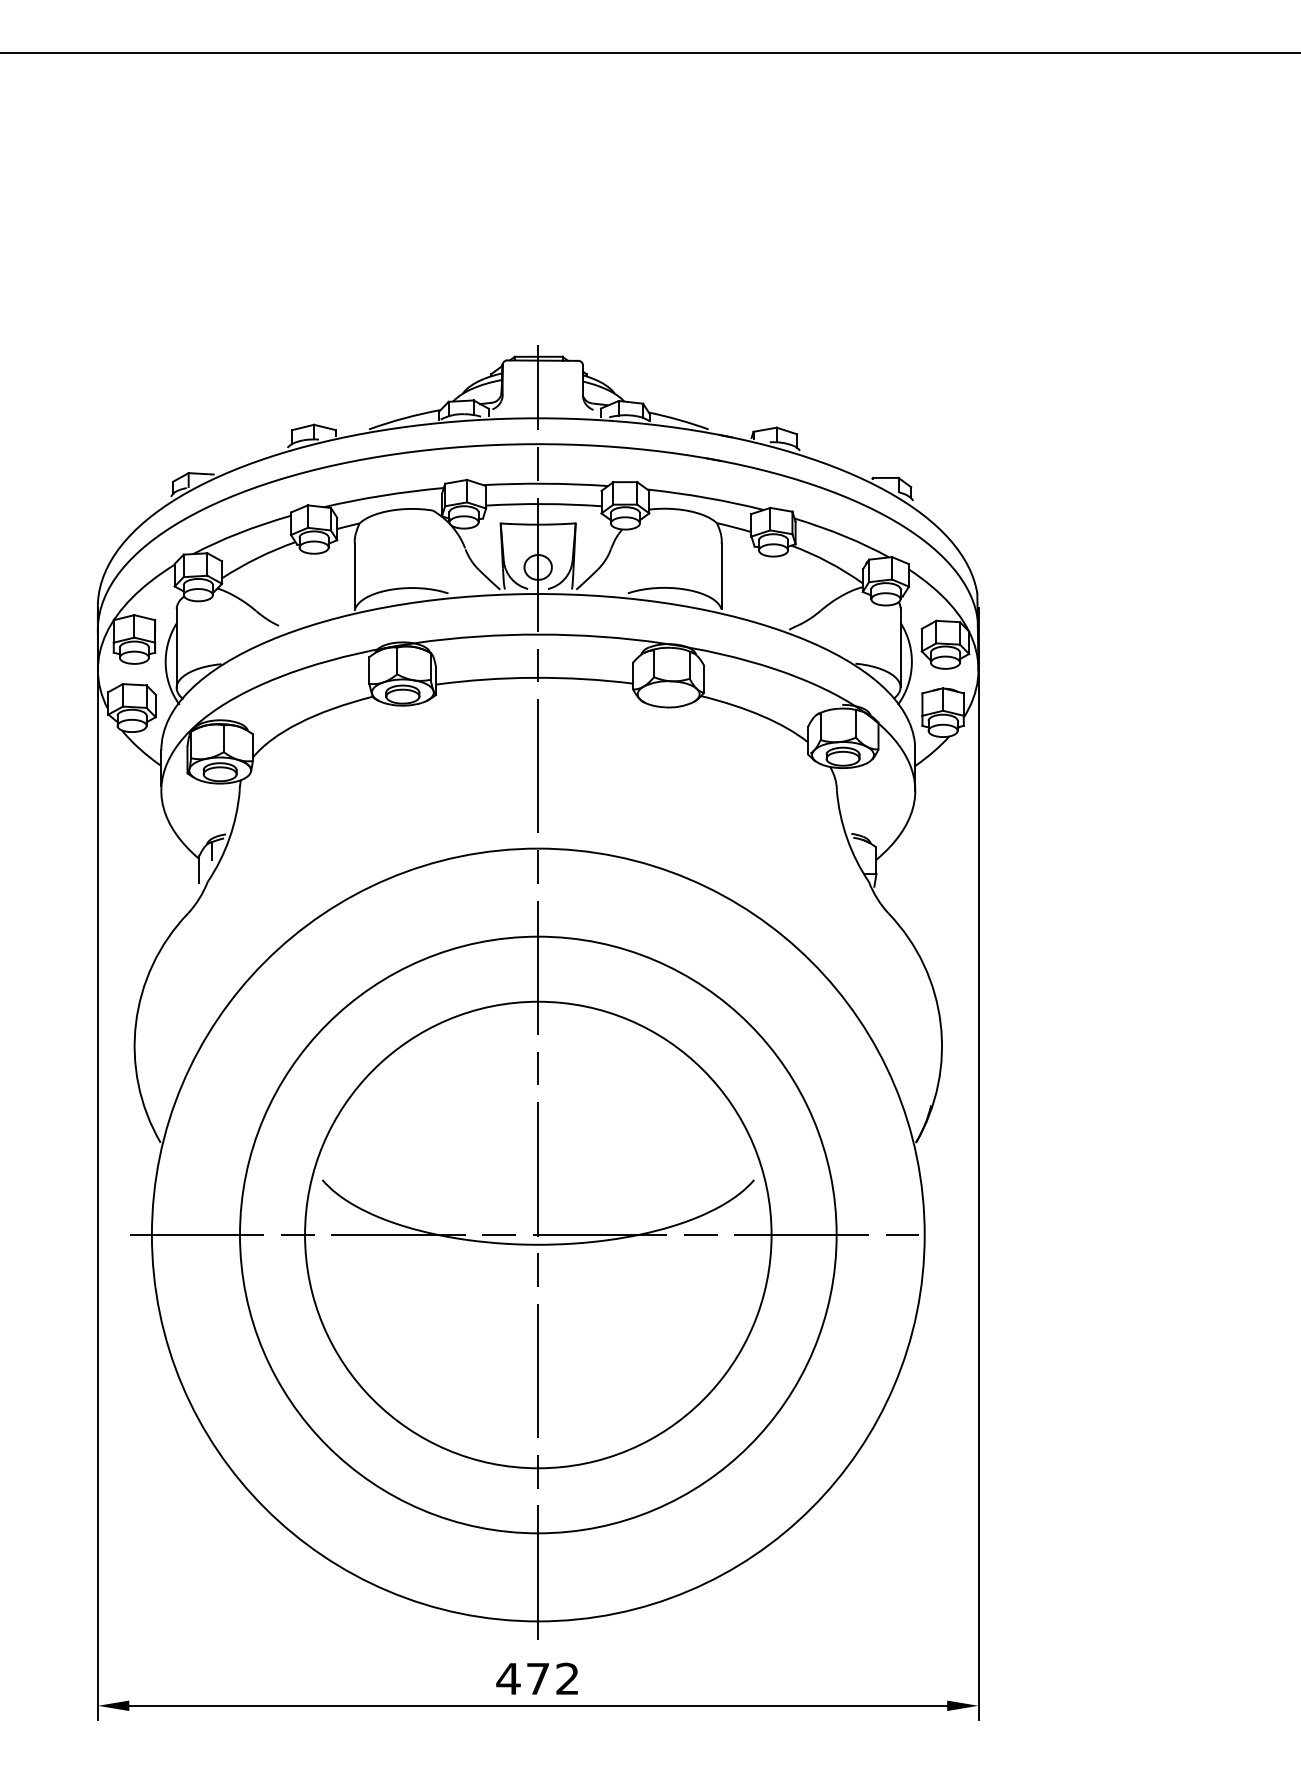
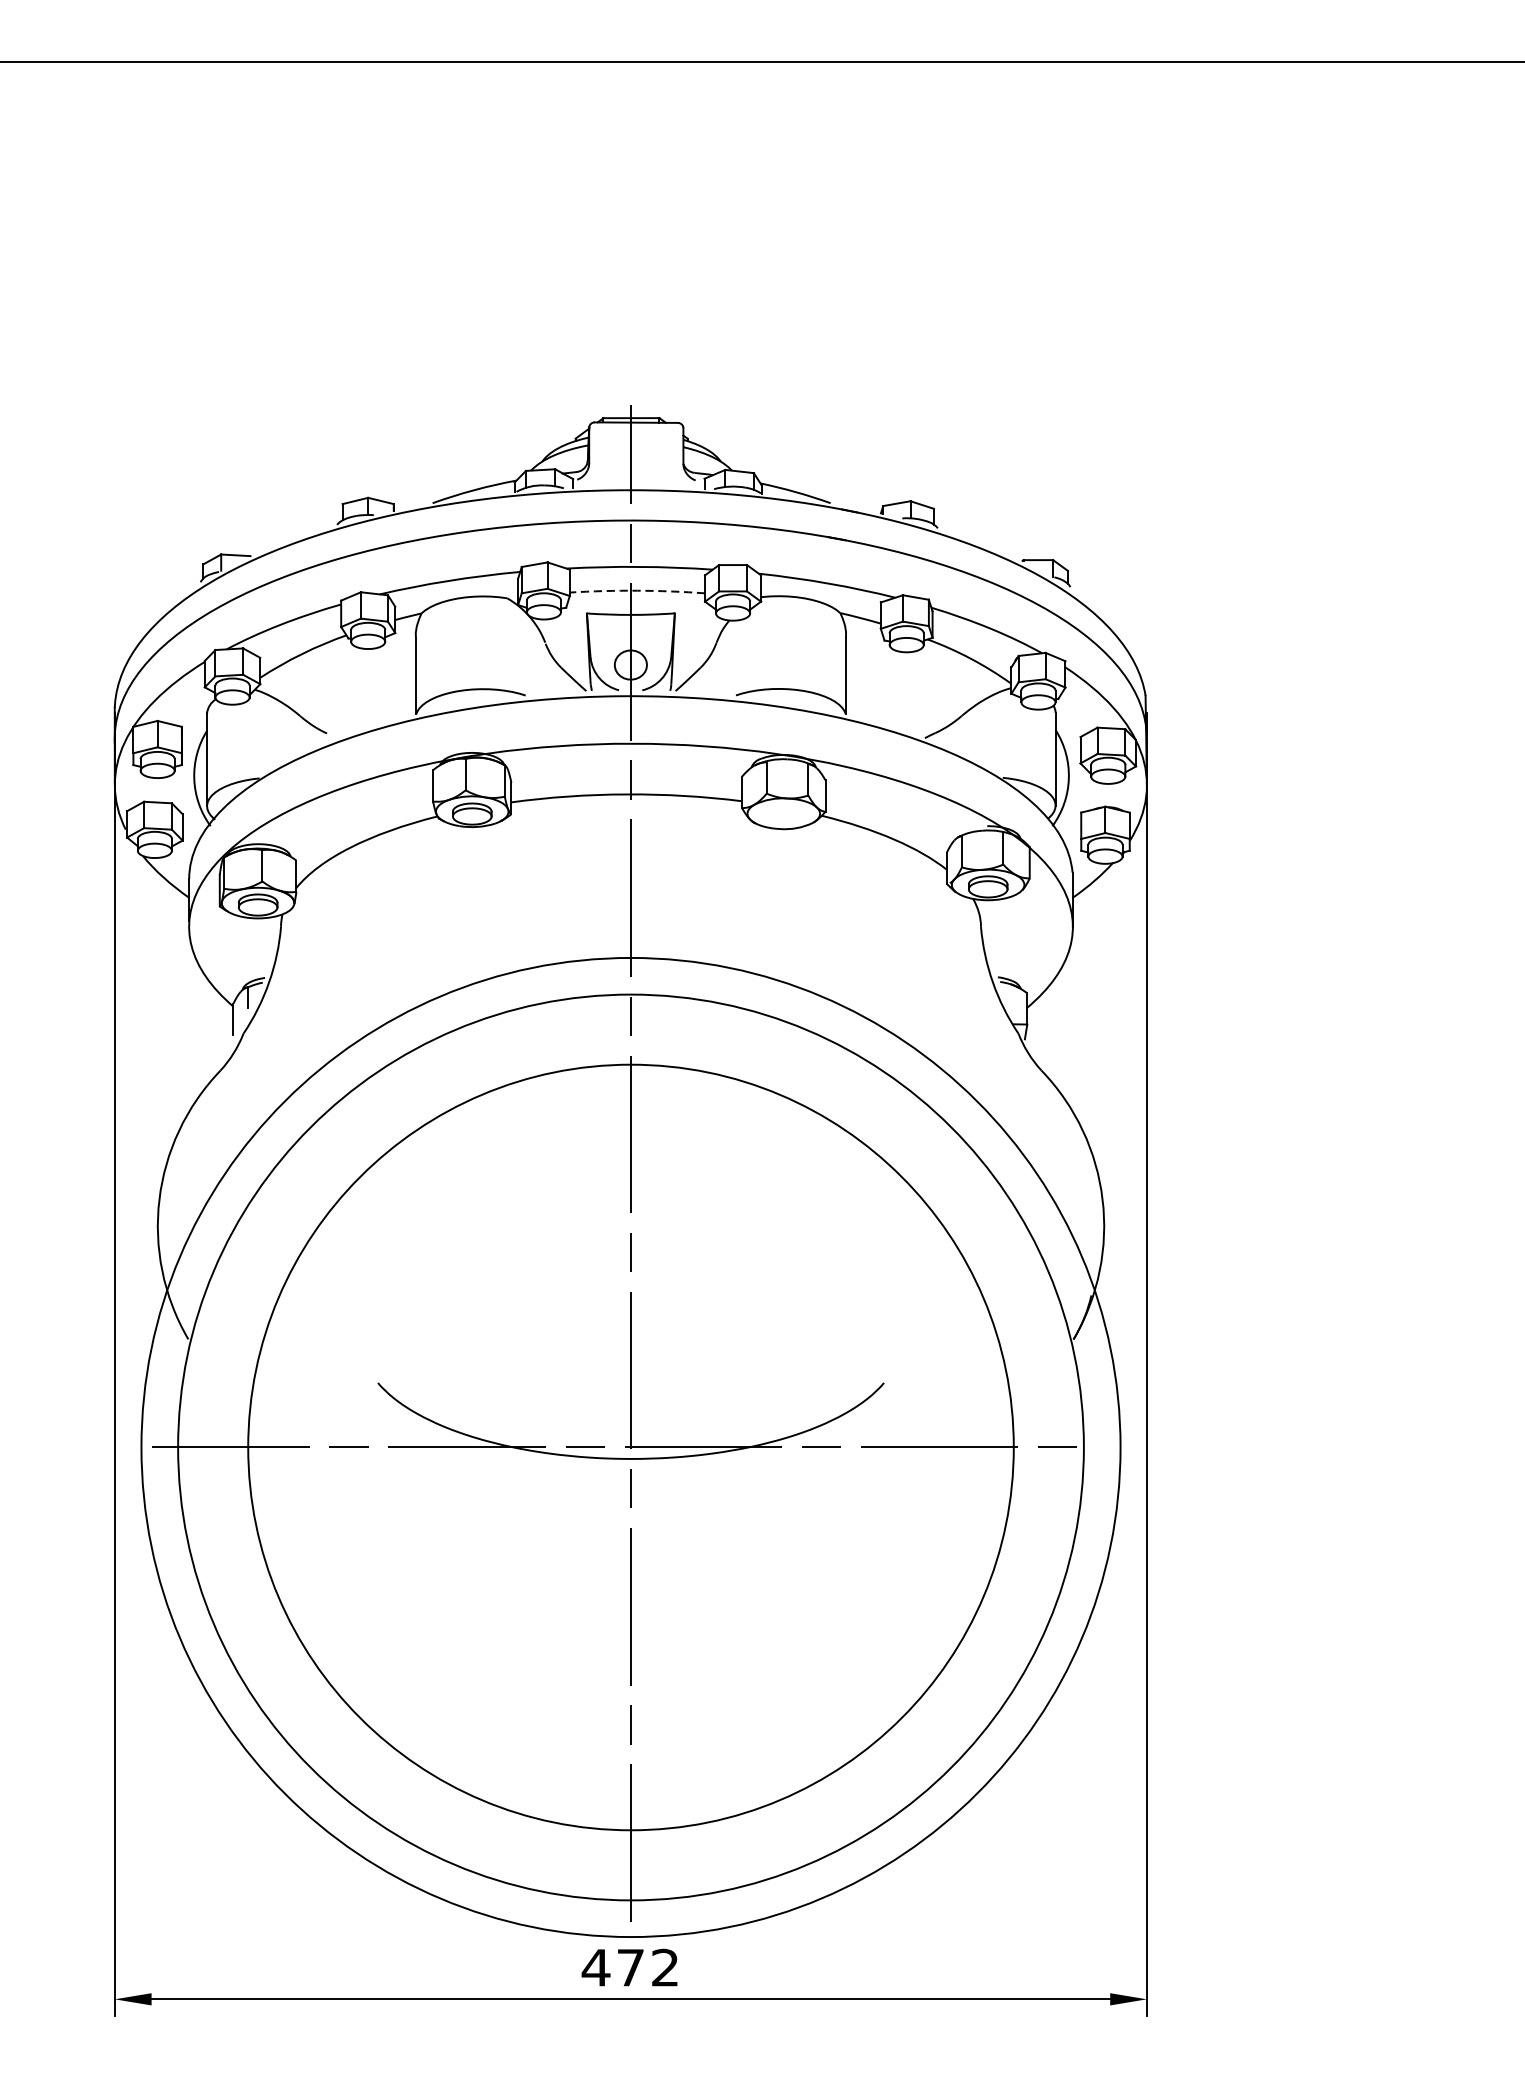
arc: (543, 504) -> (637, 591), solid -> dashed
circle: (537, 1234) -> (630, 1446), size x1.4
circle: (538, 1234) -> (631, 1446), size x1.4

